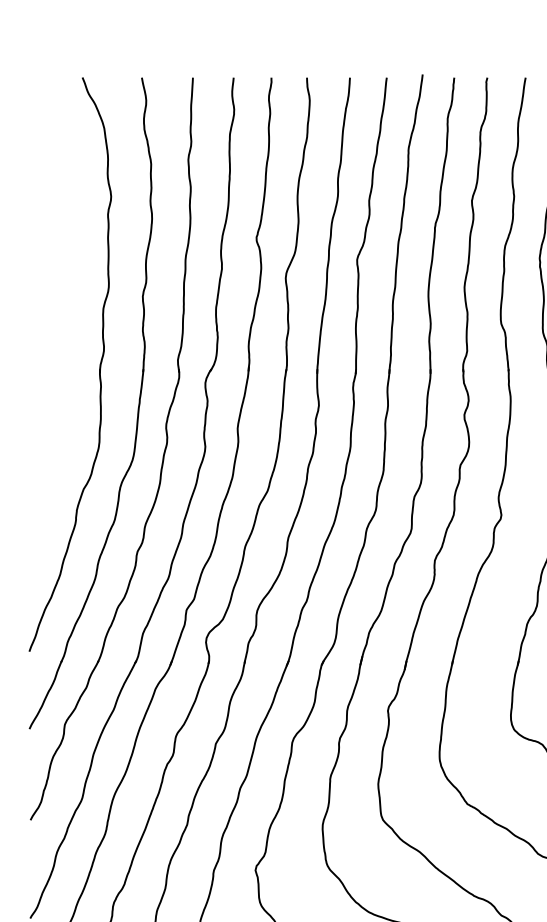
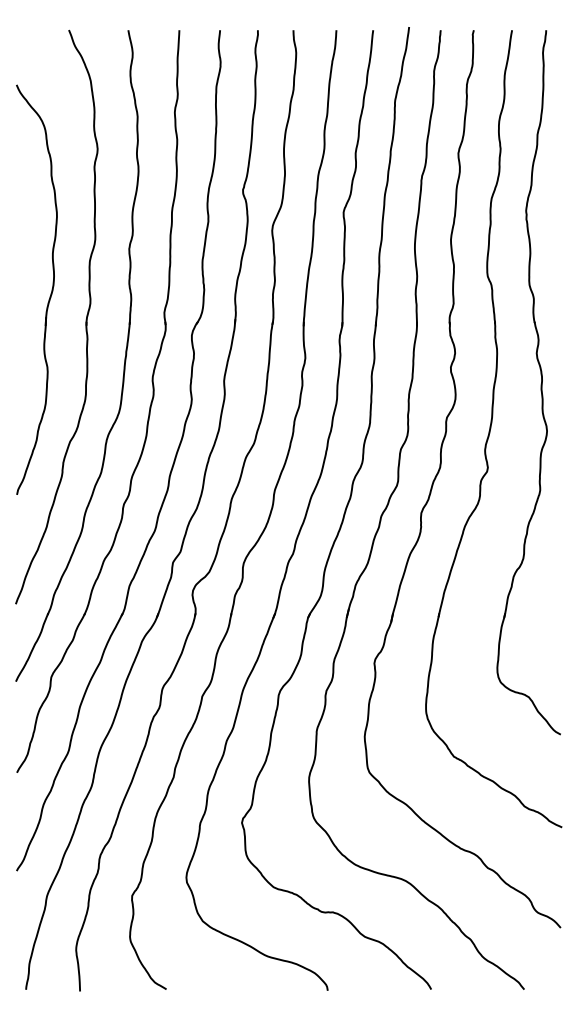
part: (64, 340) -> (50, 293), added

